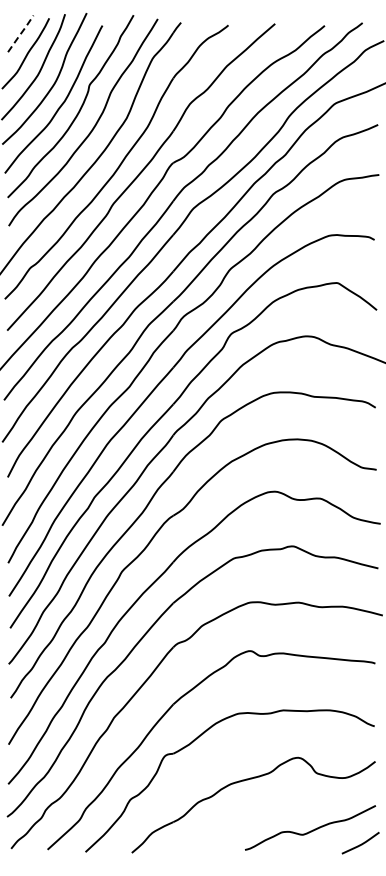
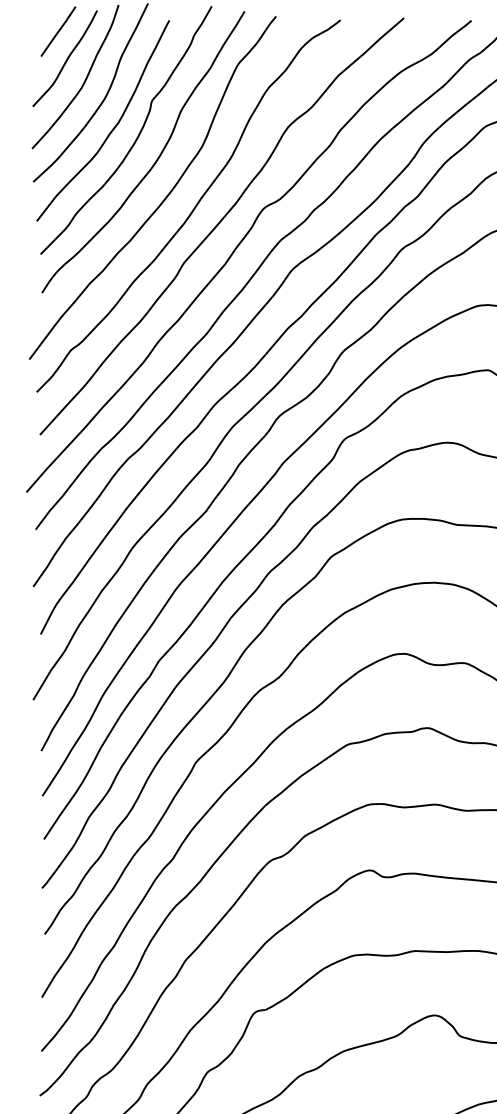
line: (21, 33) -> (59, 31), dashed -> solid

